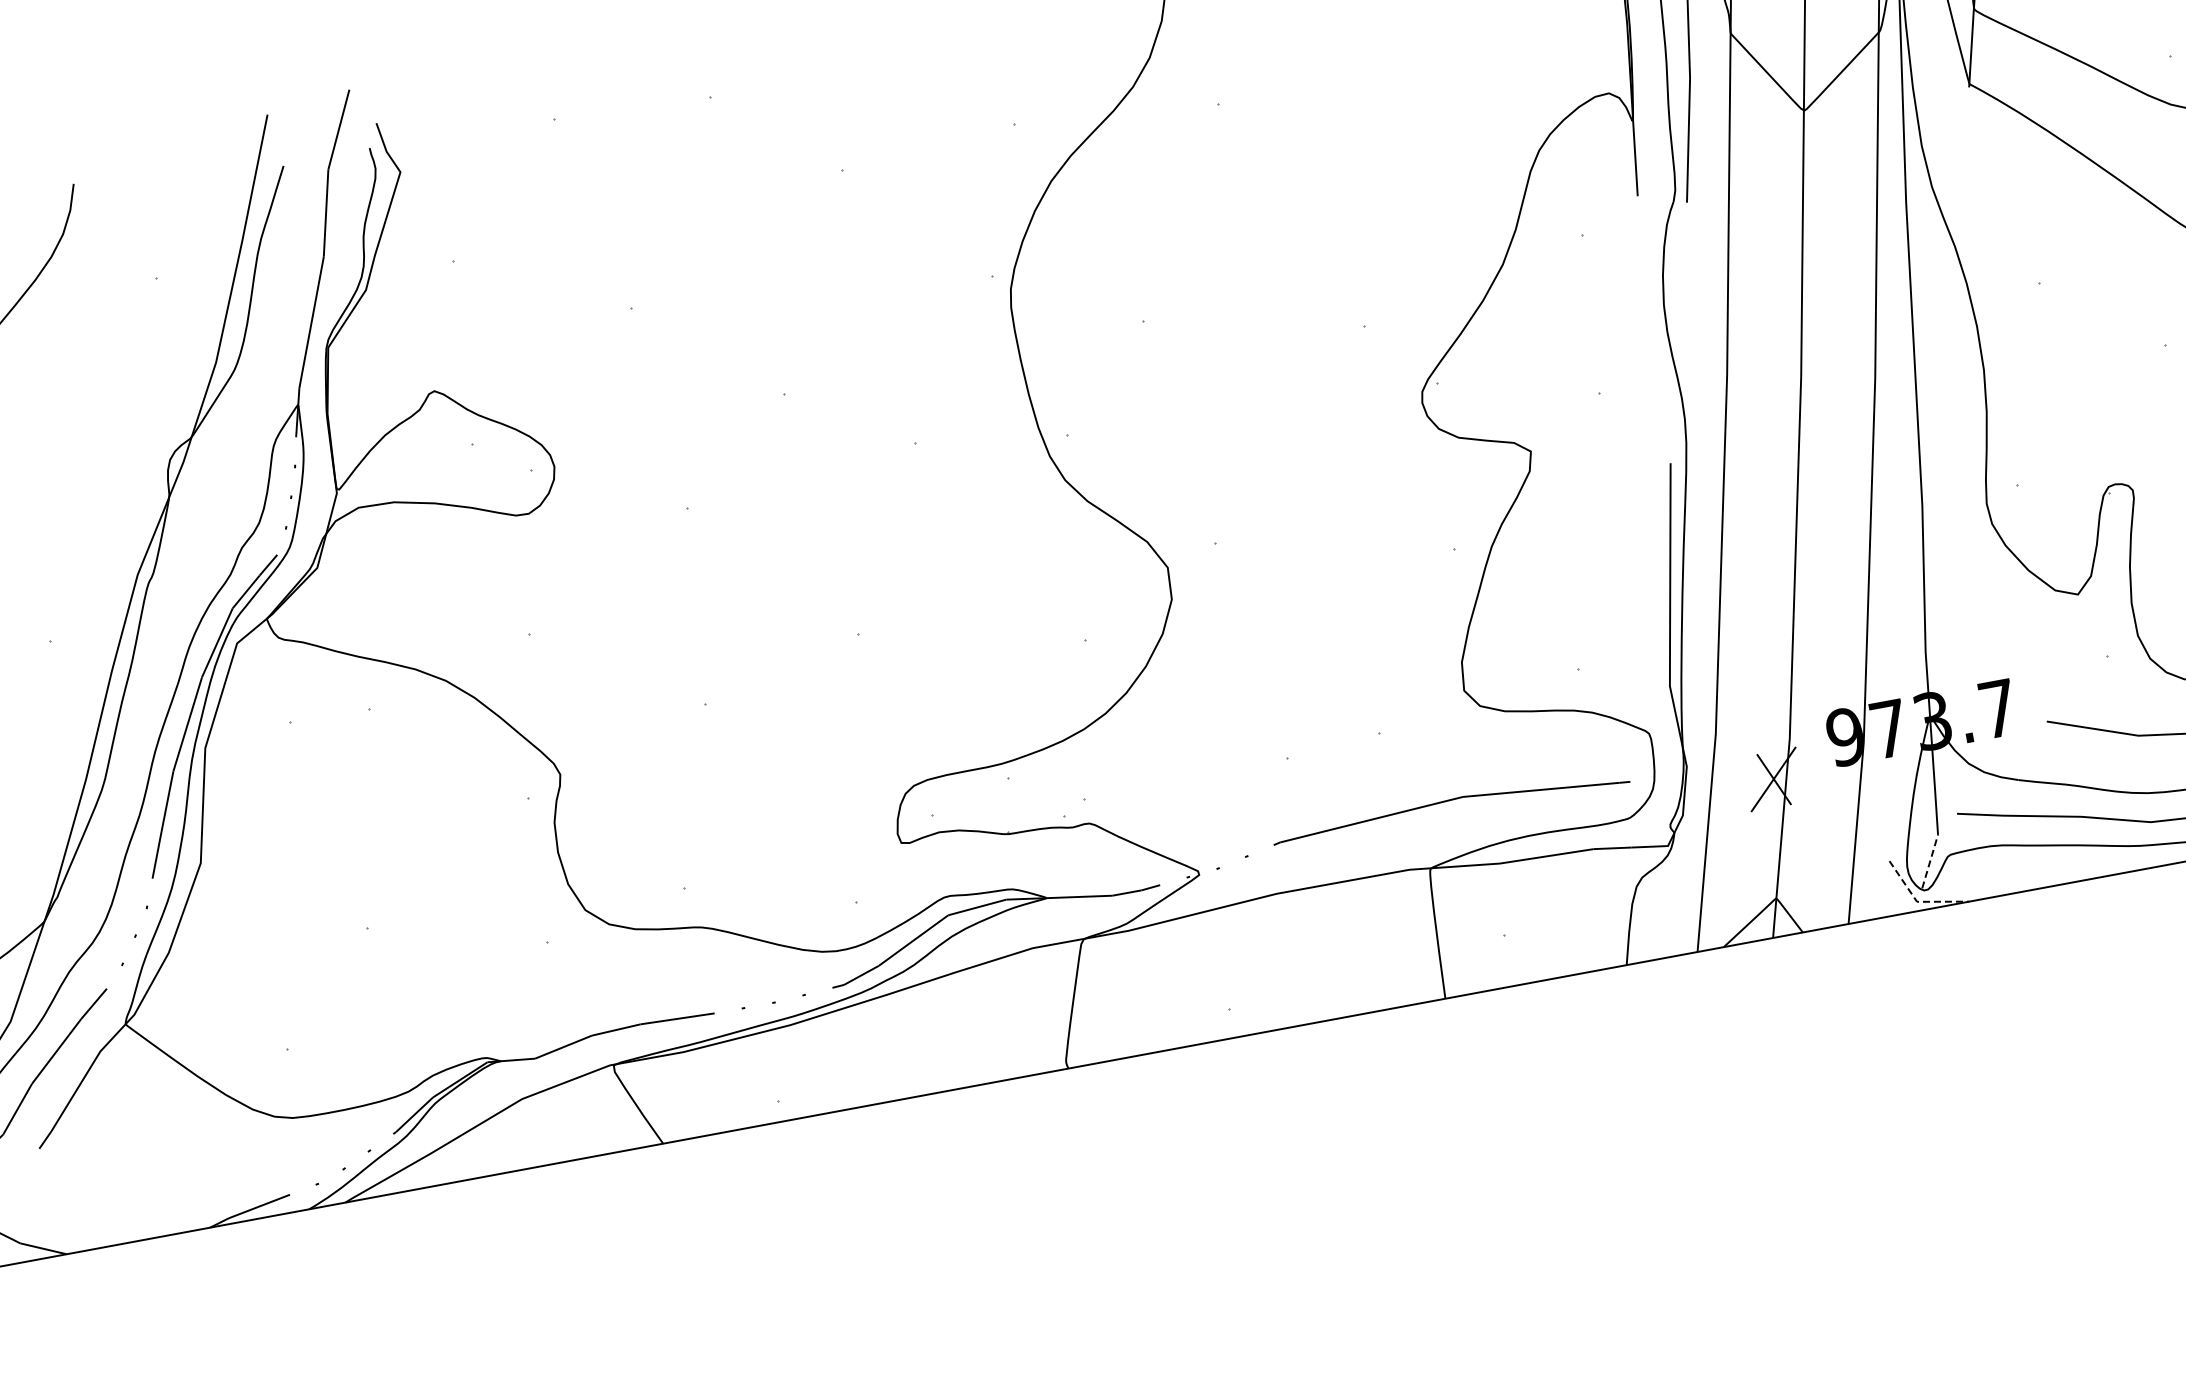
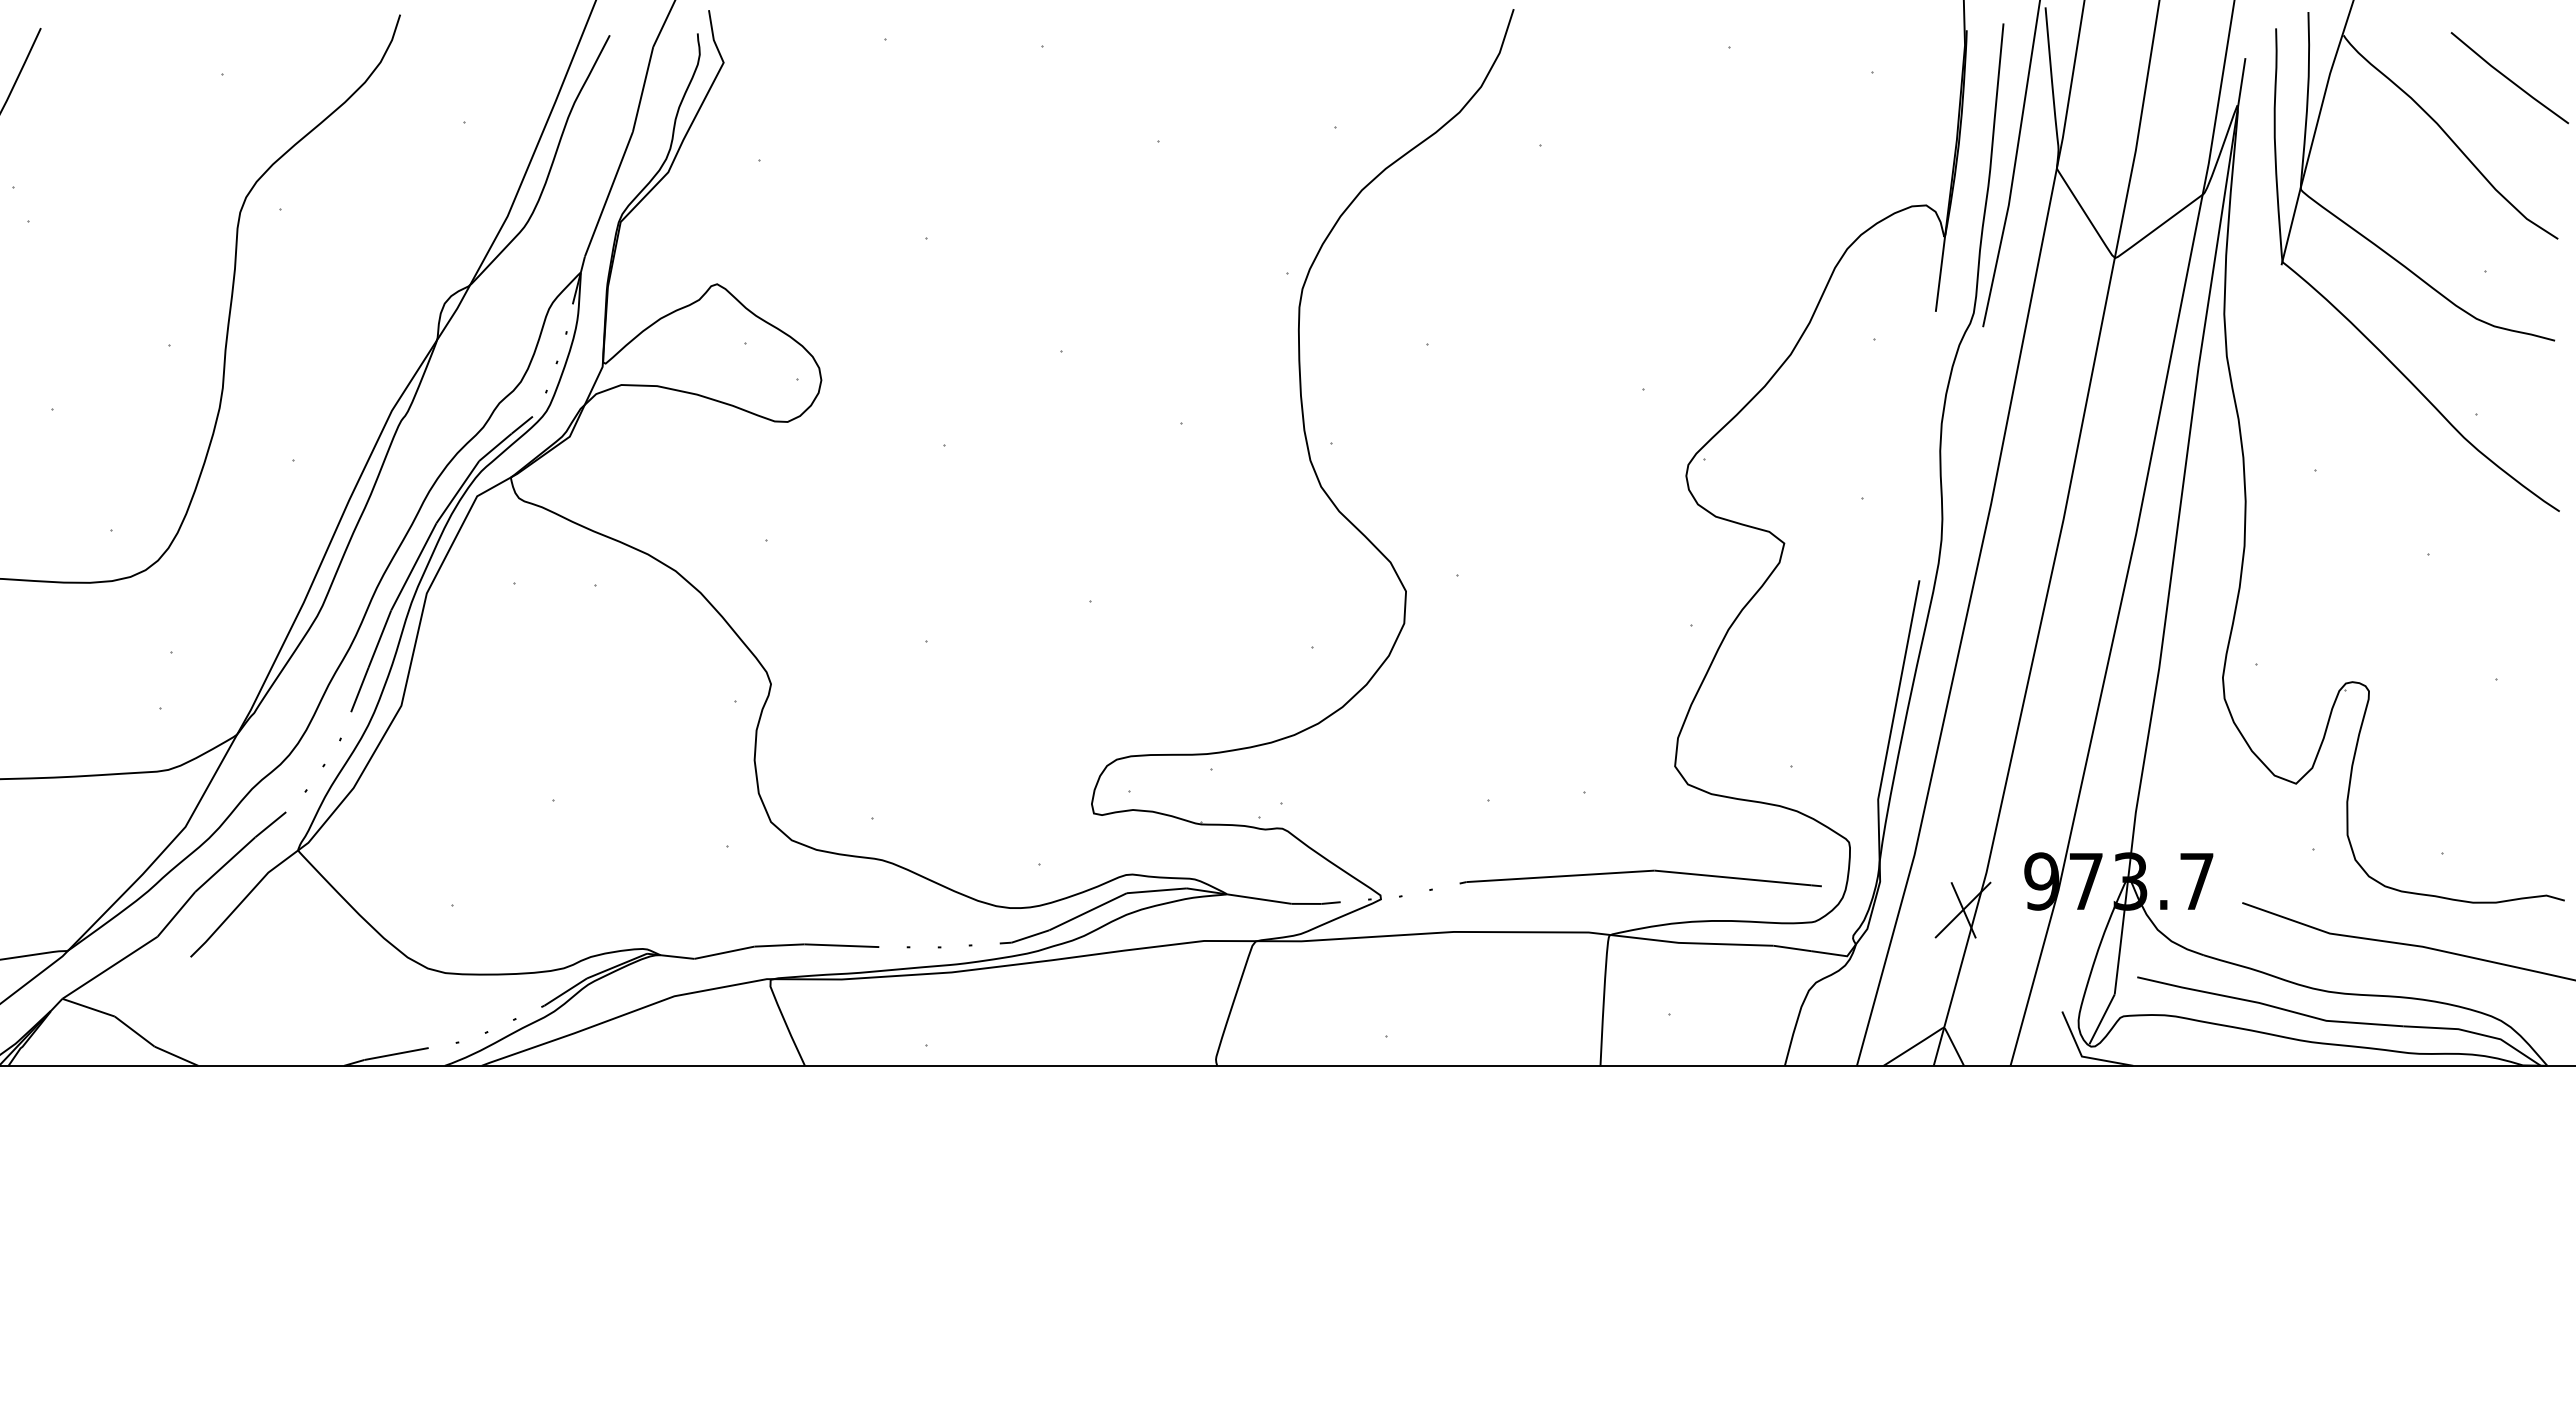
line: (1930, 861) -> (2102, 1019), dashed -> solid
line: (1917, 901) -> (2082, 1056), dashed -> solid

